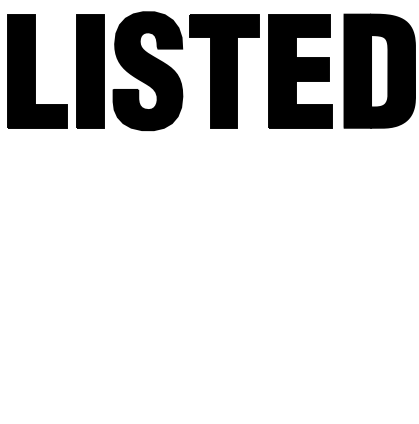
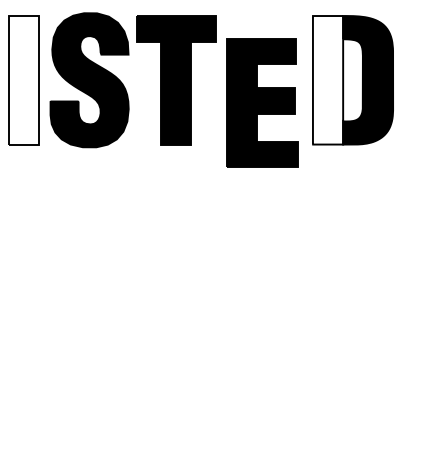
fill: (90, 70) -> (24, 79), removed
fill: (357, 70) -> (327, 79), removed
part: (300, 71) -> (262, 103), moved

